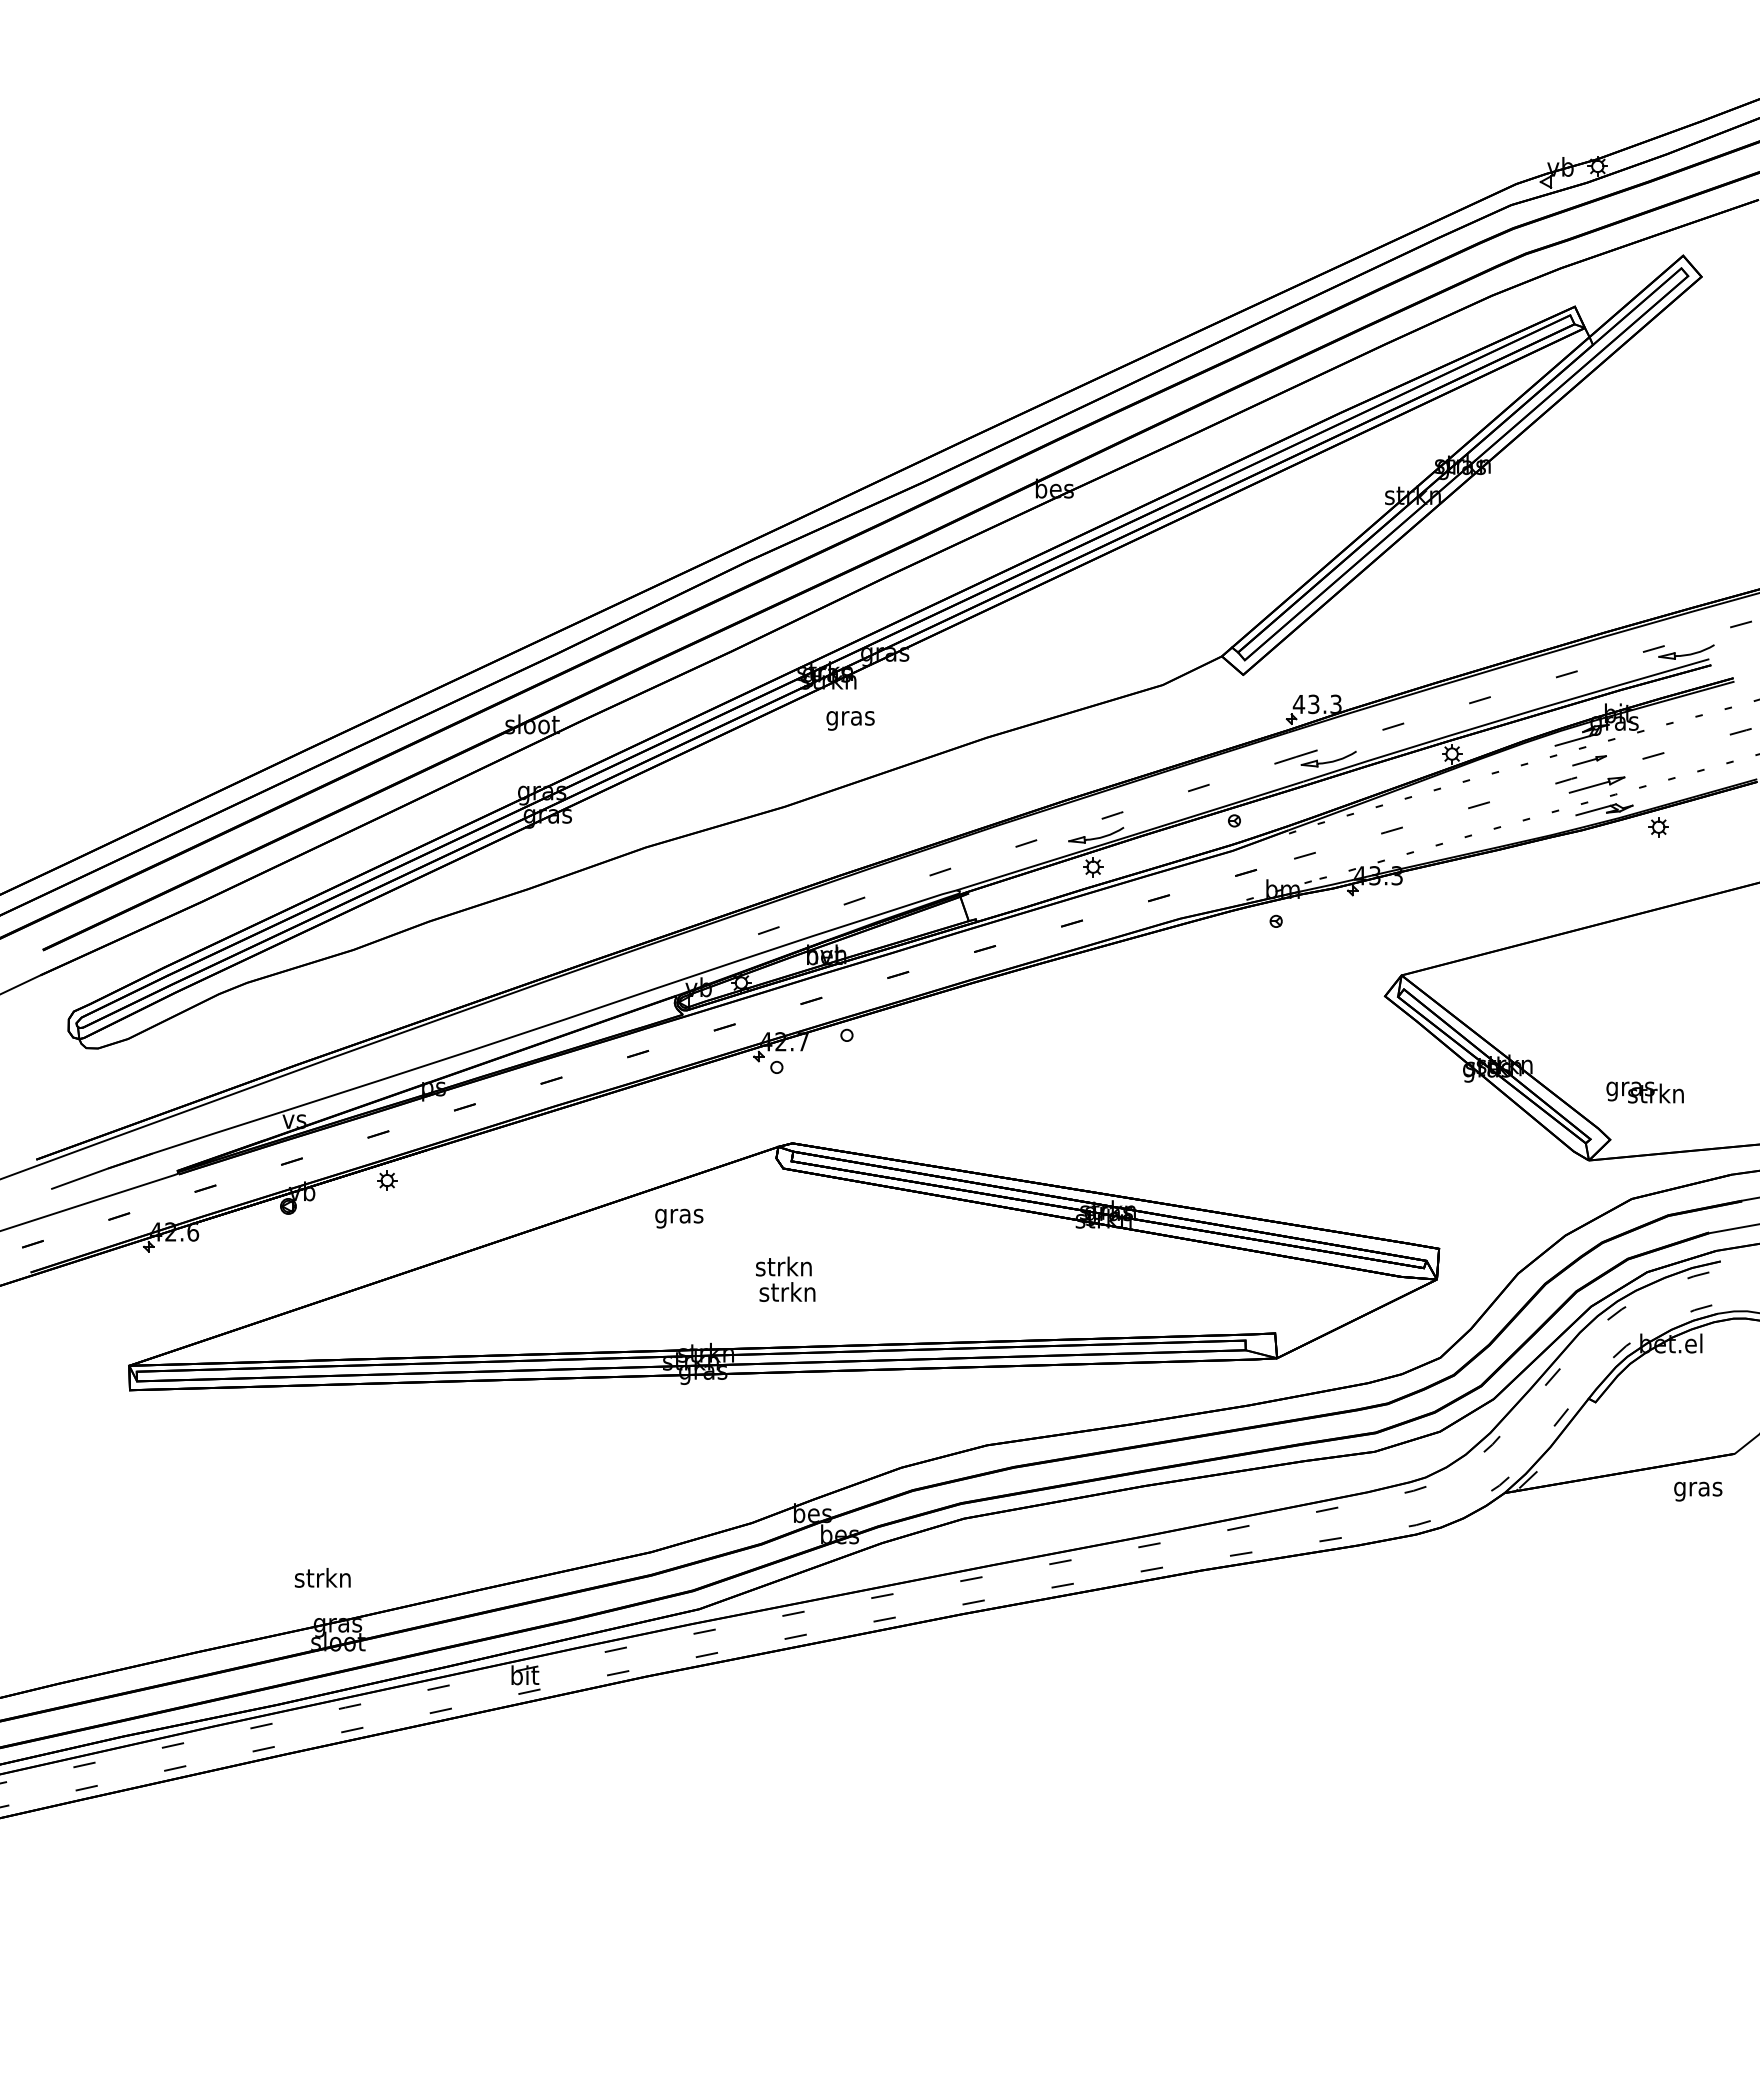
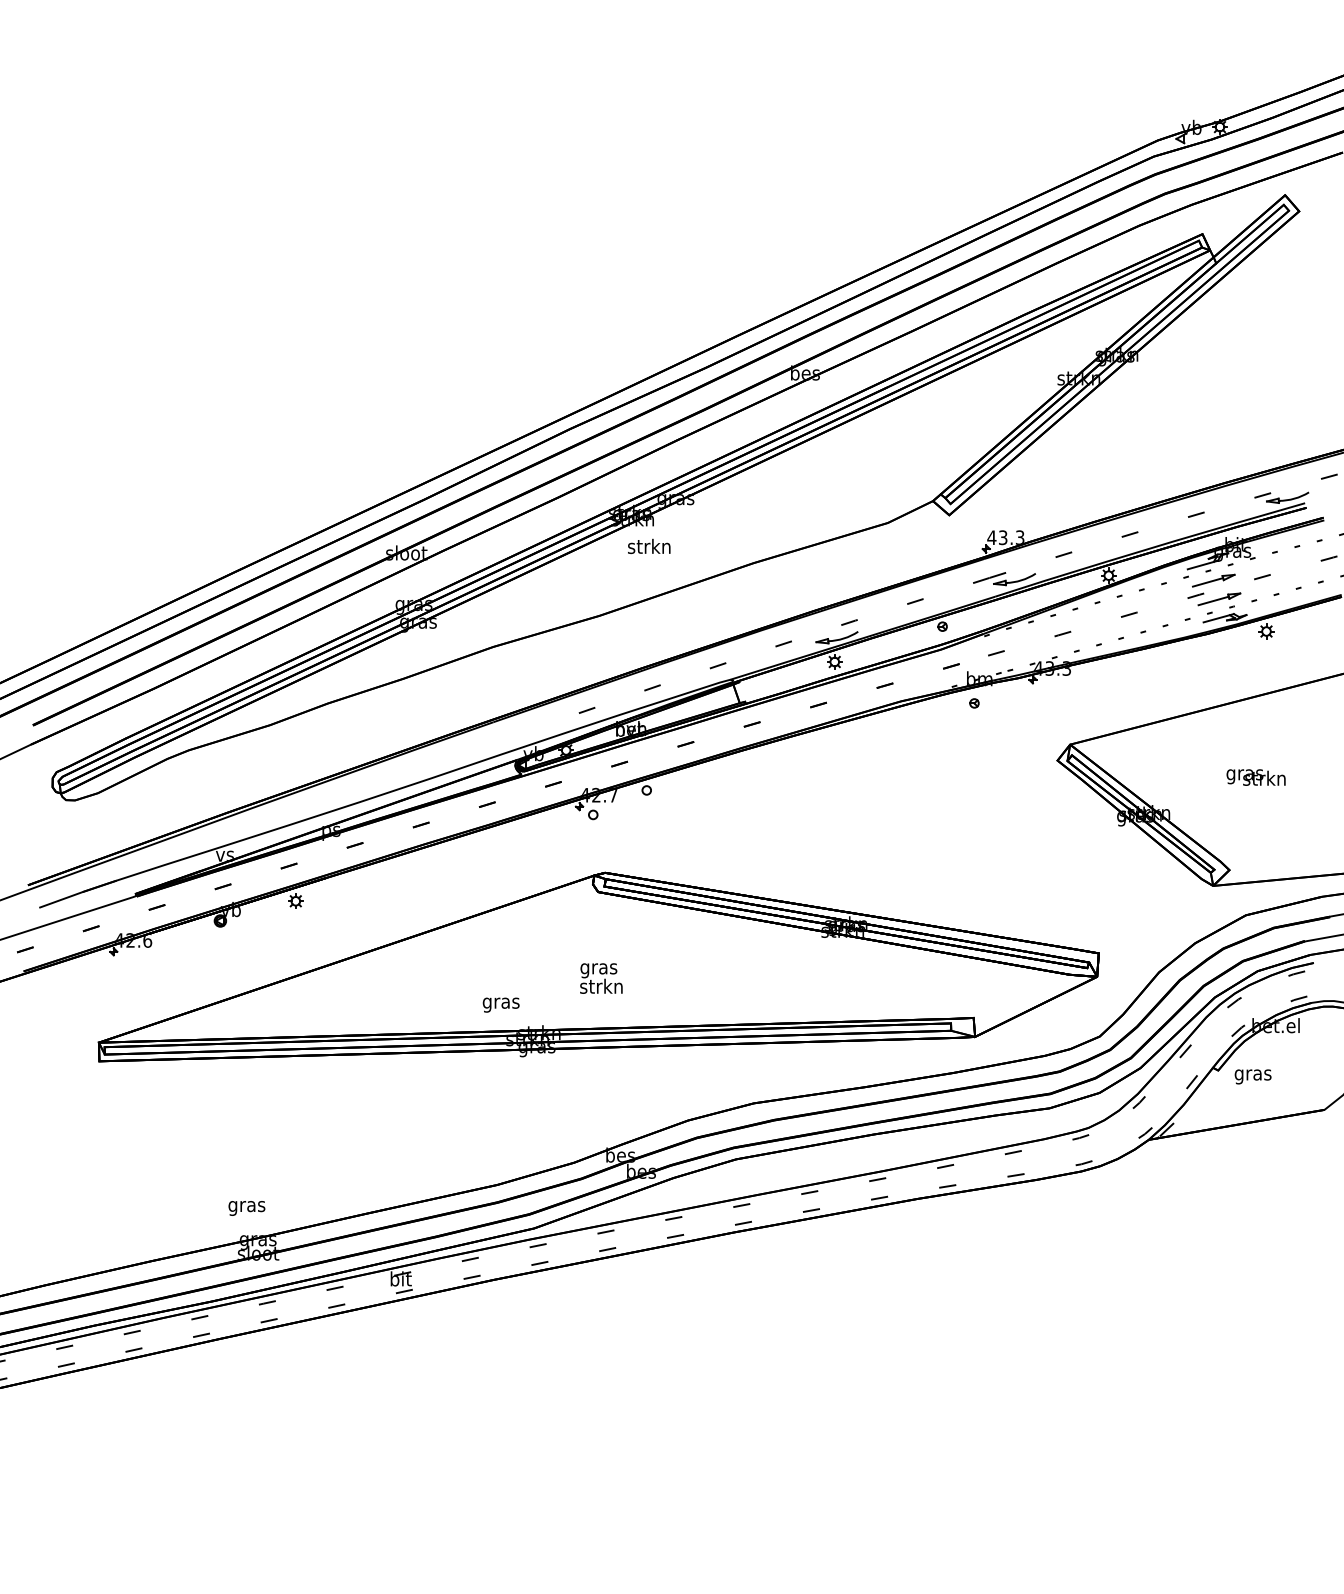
text: (850, 717) -> (649, 547), gras -> strkn
part: (1589, 760) -> (1213, 580), size x1.67
text: (1644, 1092) -> (1255, 777), moved
text: (679, 1218) -> (501, 1005), moved
text: (783, 1268) -> (598, 968), strkn -> gras
text: (1698, 1491) -> (1253, 1076), moved
text: (322, 1580) -> (246, 1206), strkn -> gras

